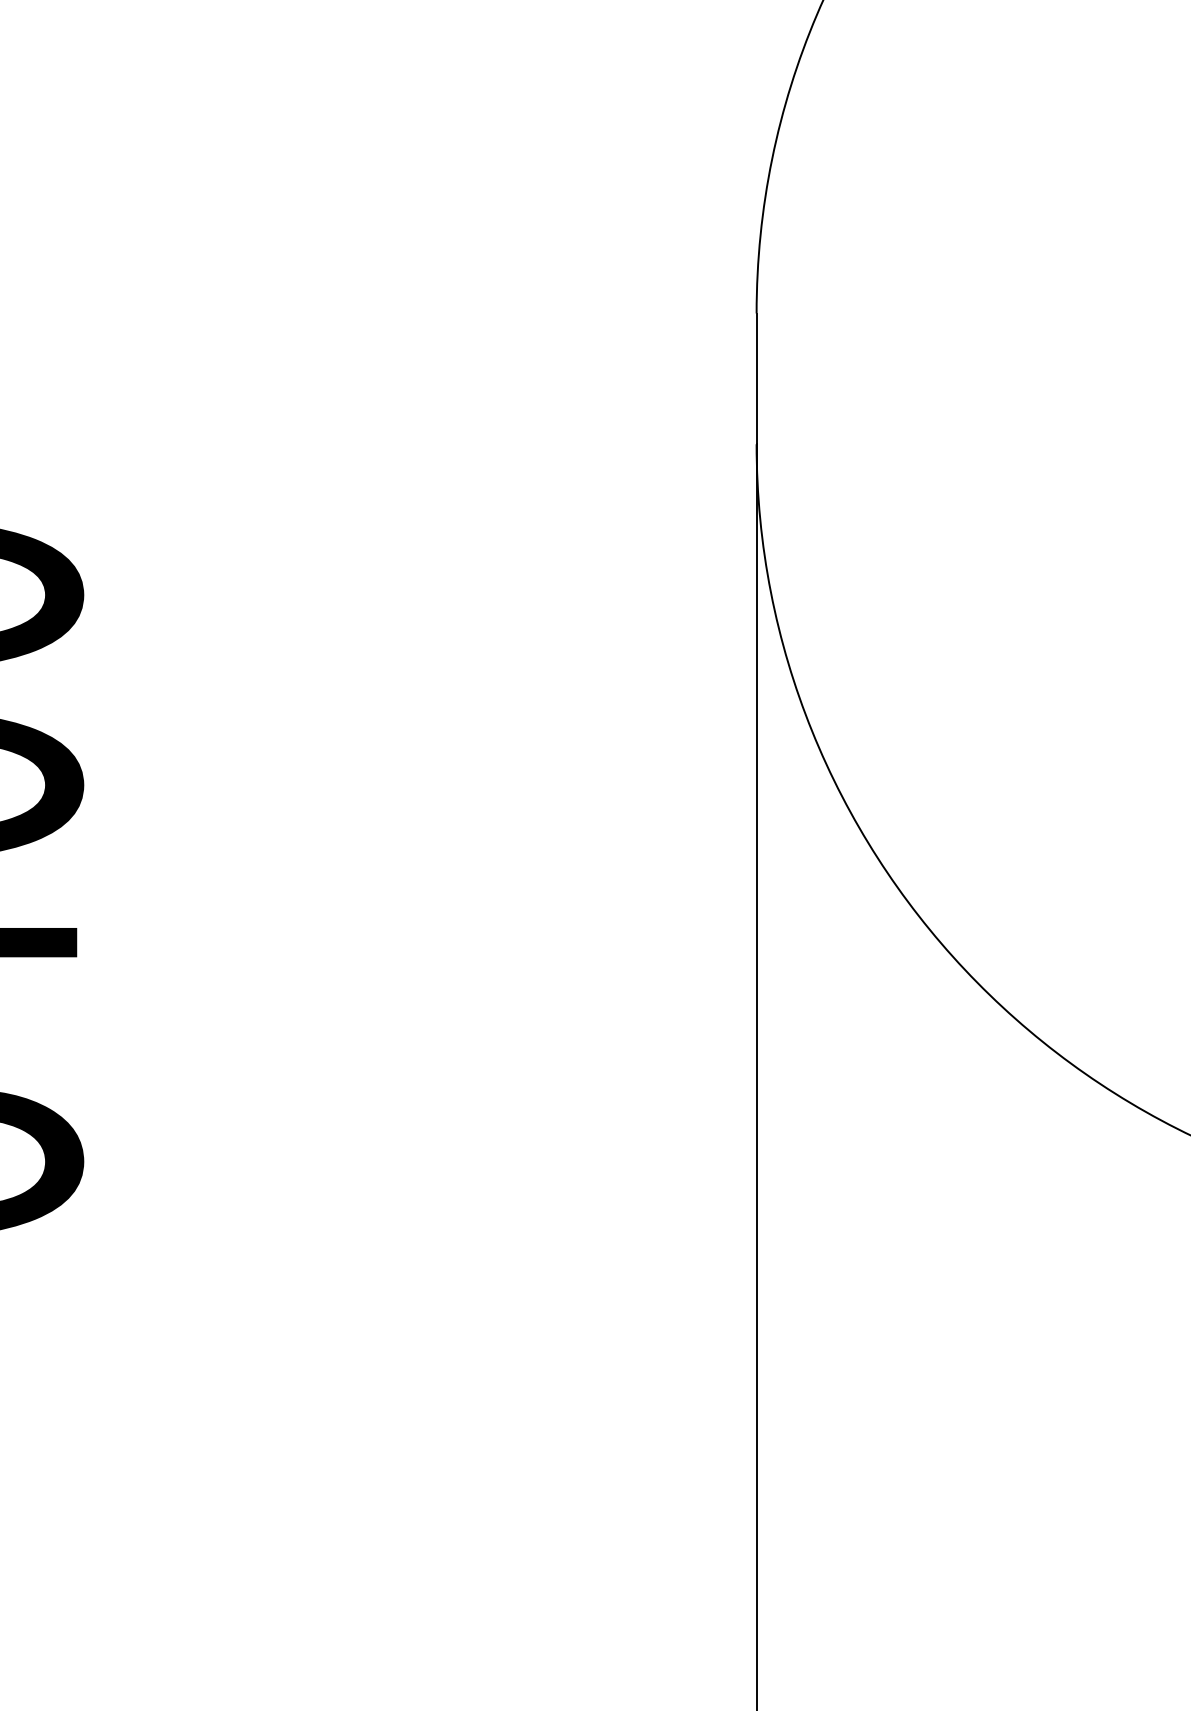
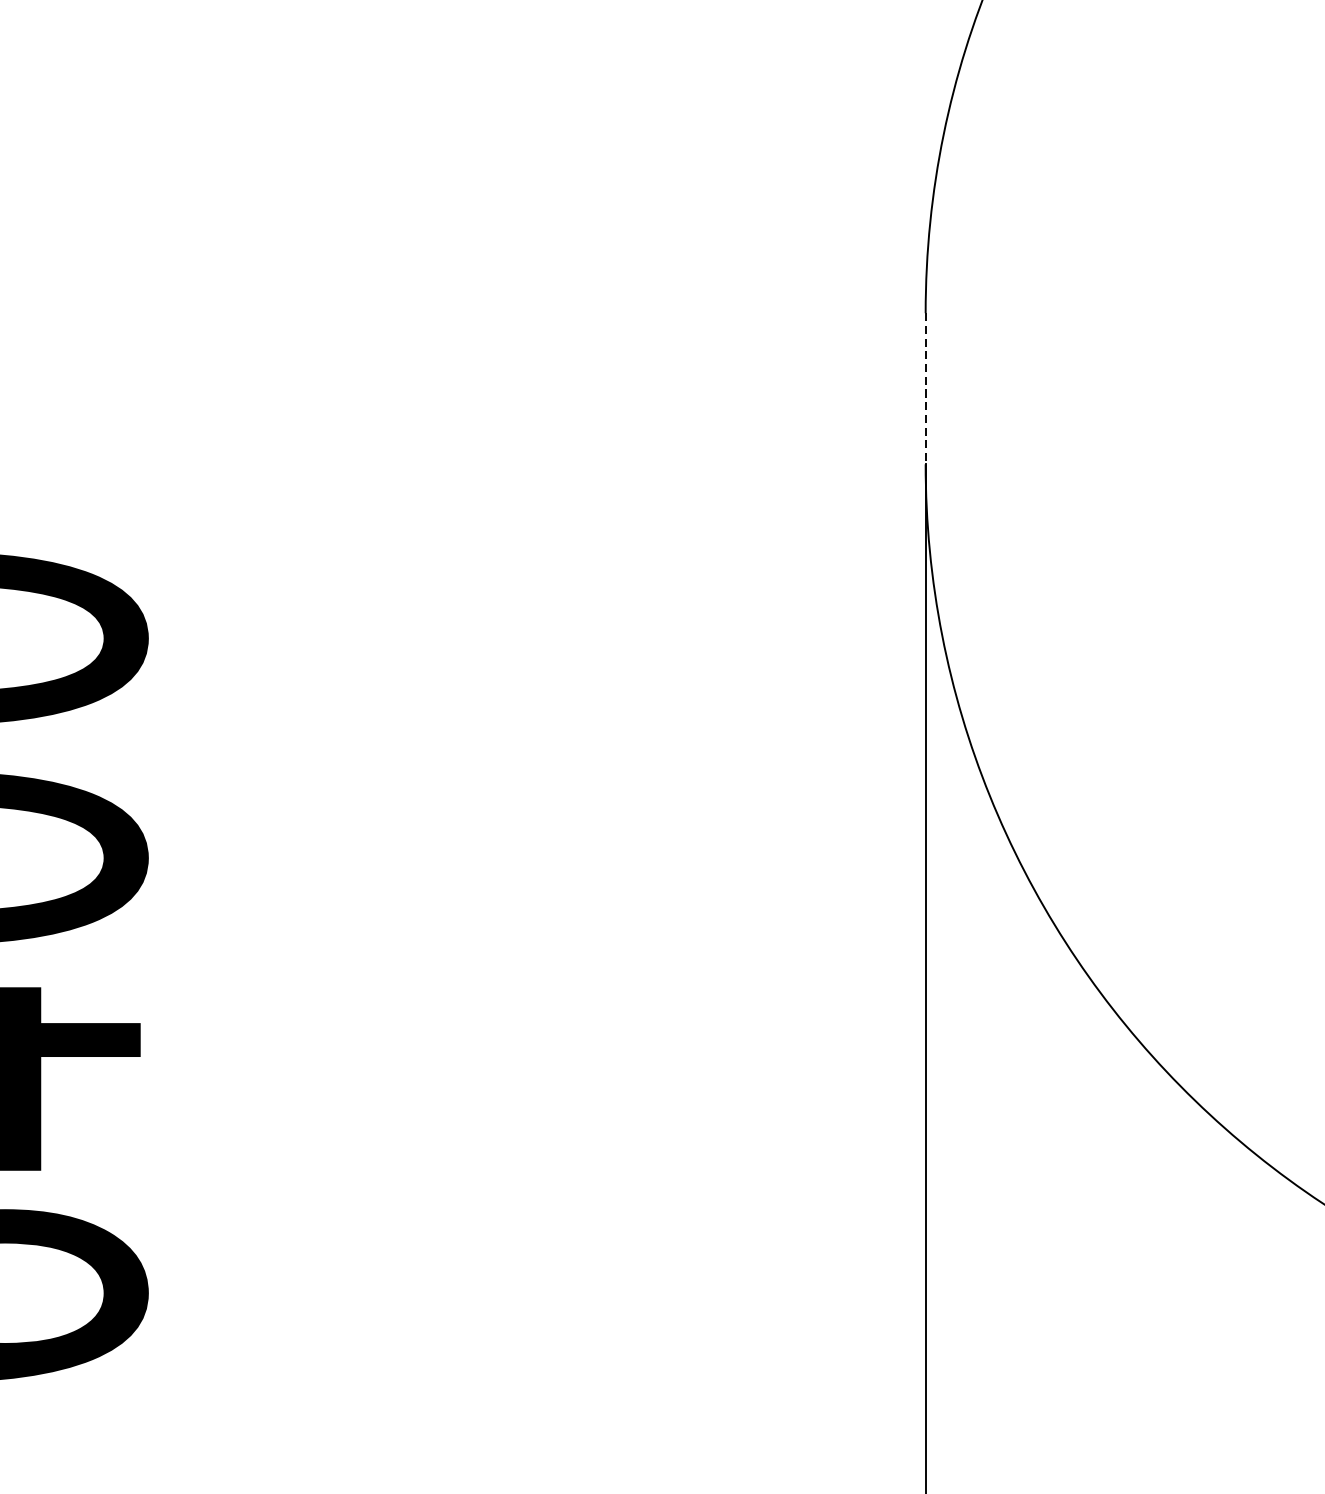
line: (756, 379) -> (925, 389), solid -> dashed

